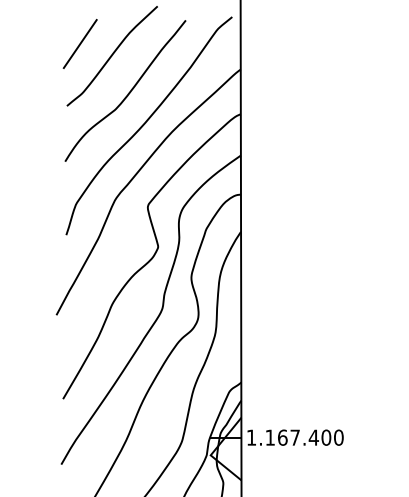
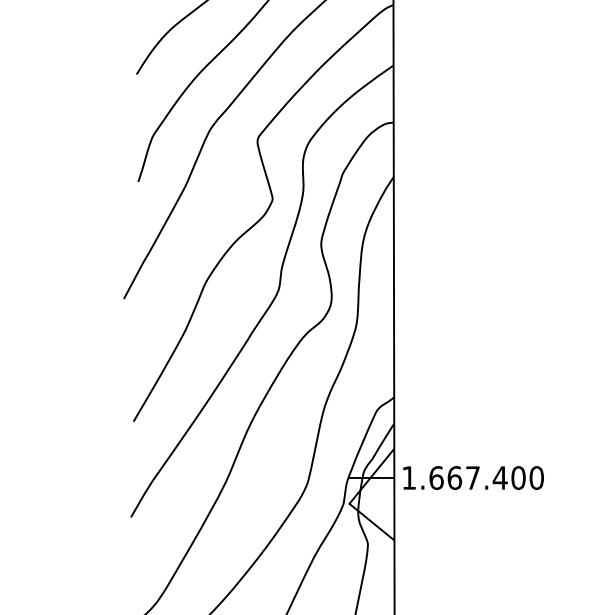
text: (270, 437) -> (436, 477), 1.167.400 -> 1.667.400

